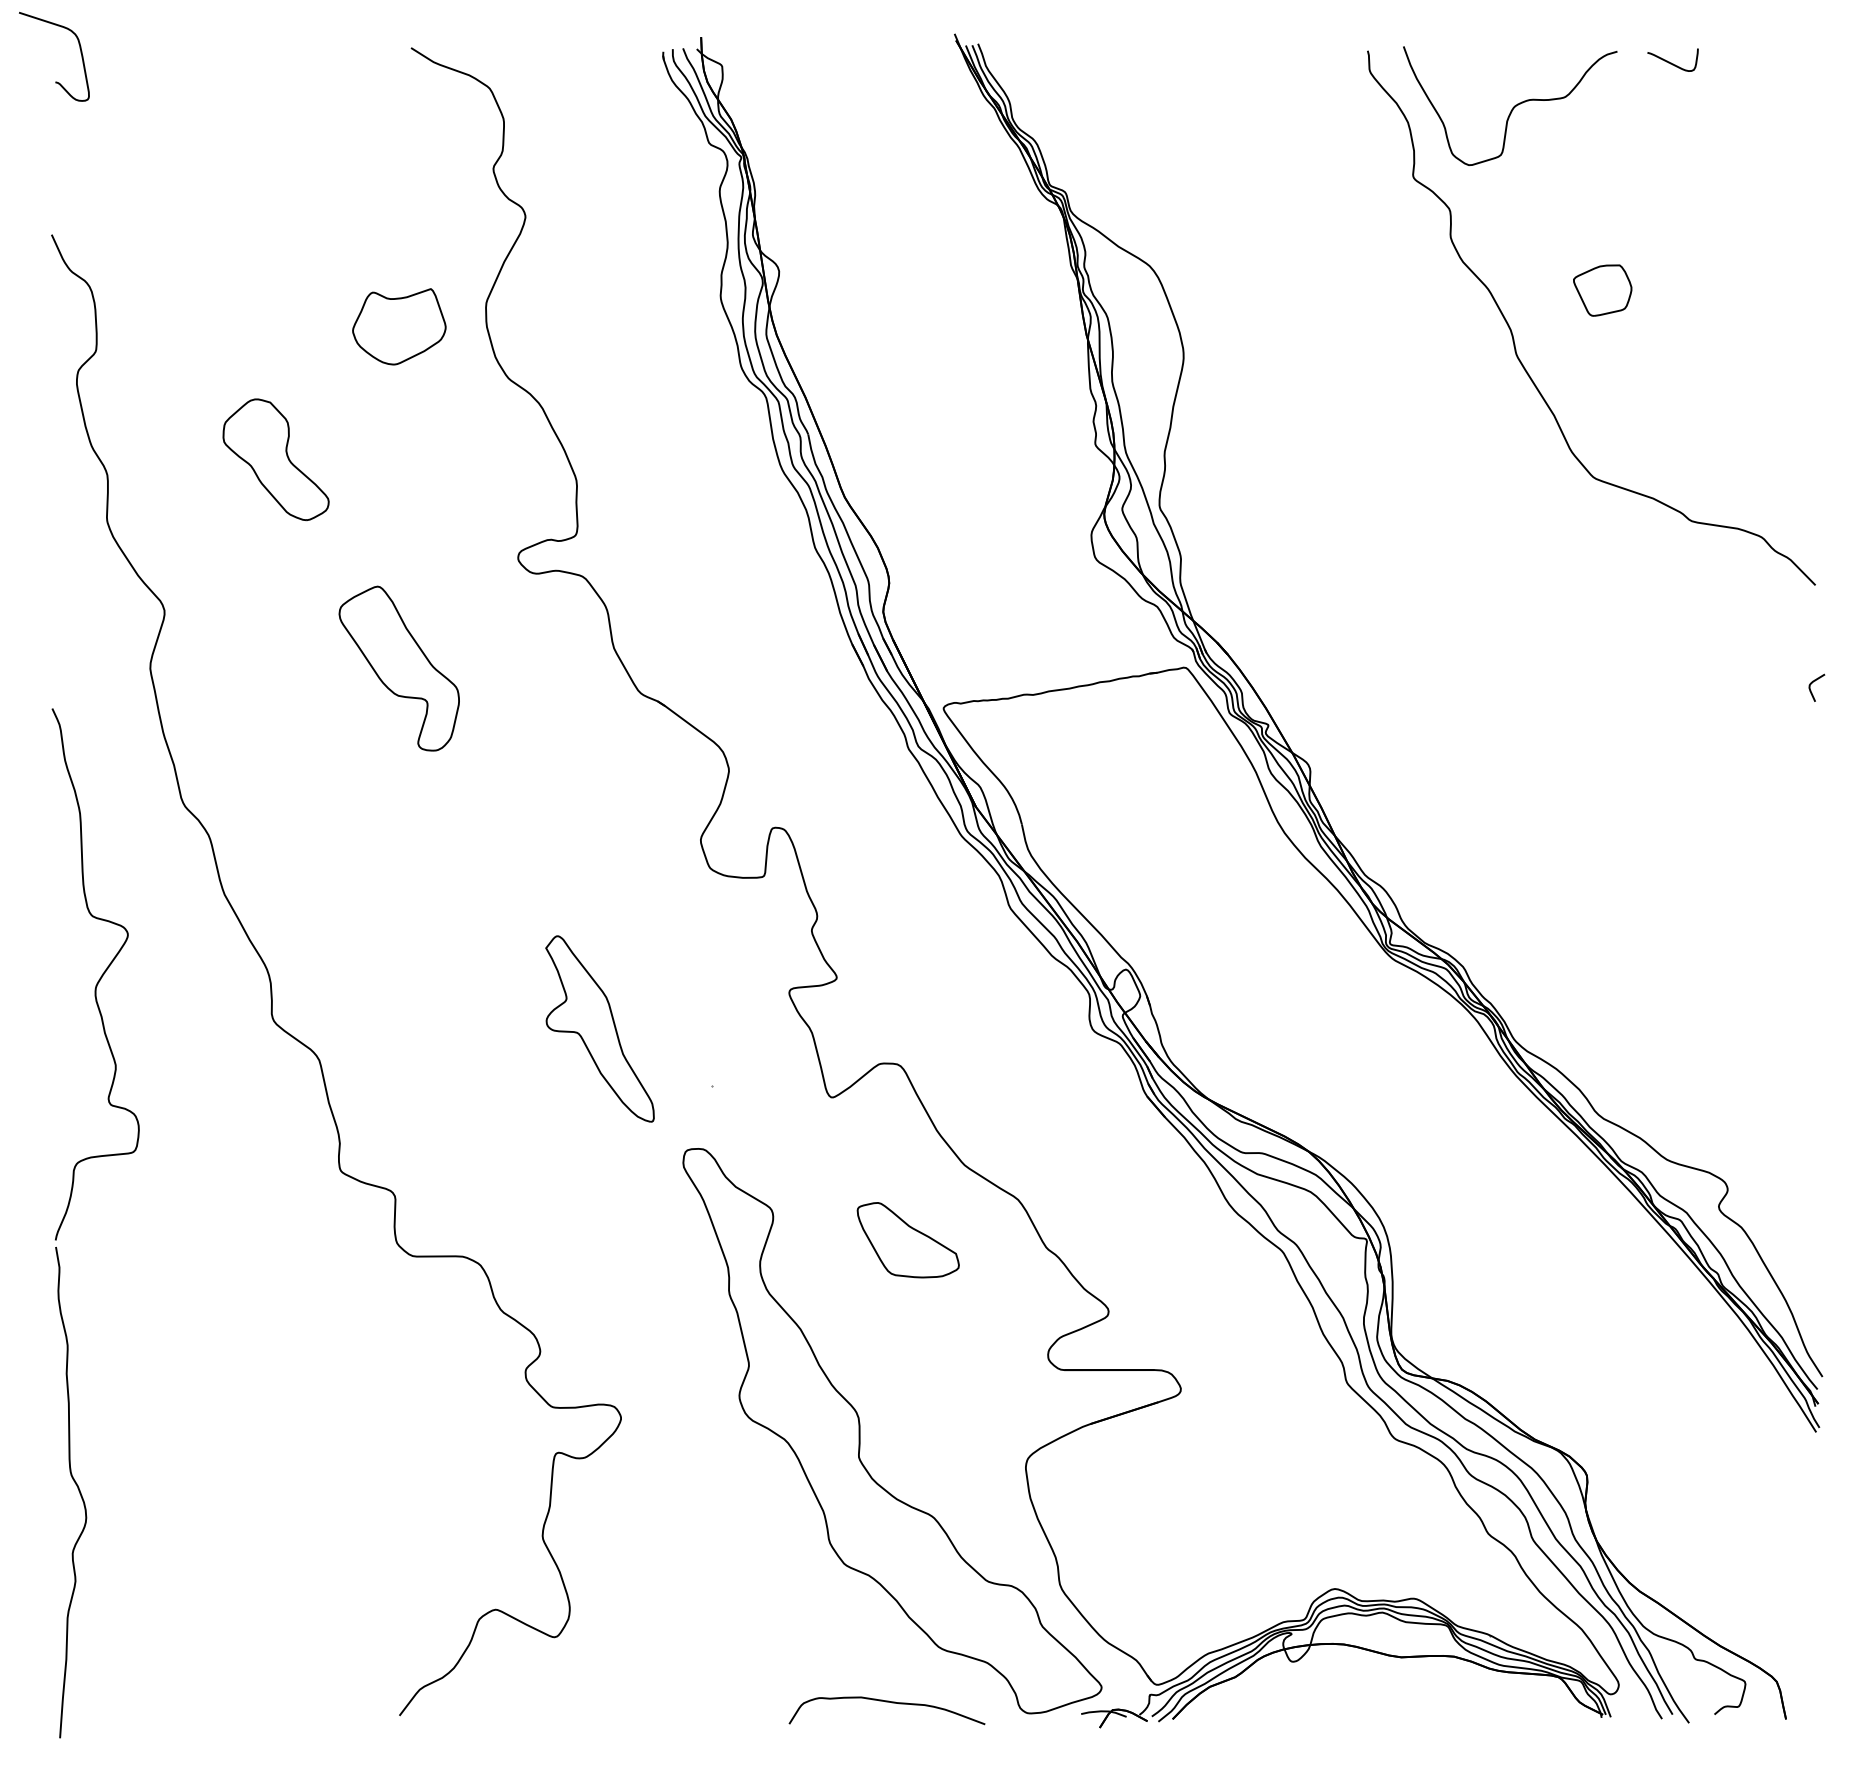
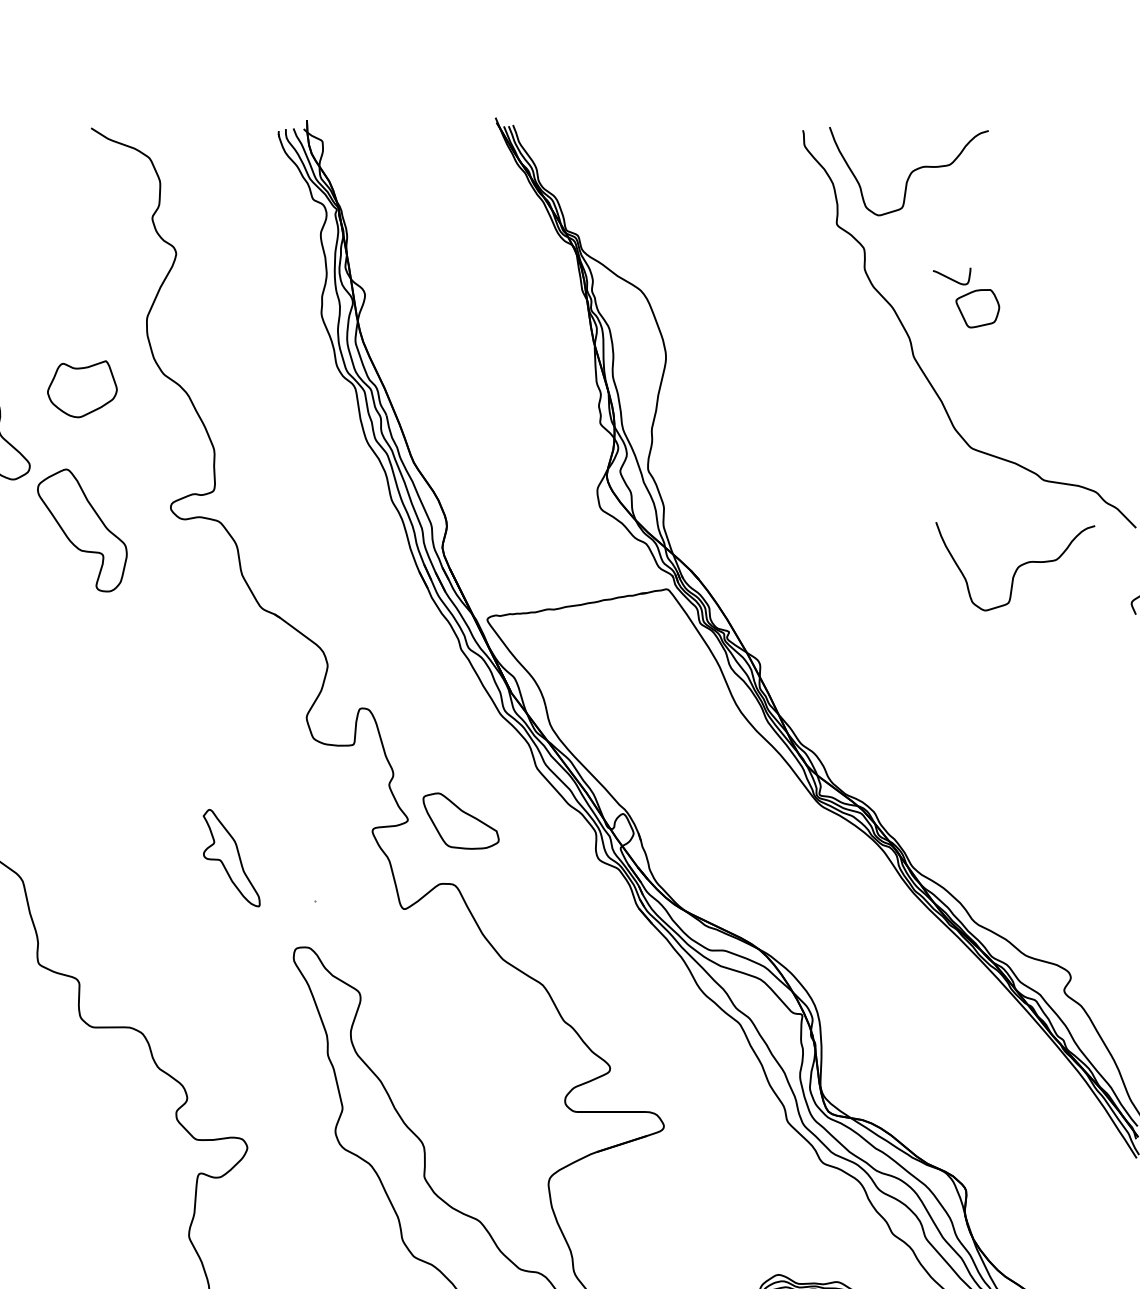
curve: (1671, 62) -> (950, 278), moved
part: (399, 326) -> (82, 389), moved
curve: (1655, 638) -> (1017, 567), added
part: (398, 668) -> (81, 530), moved
part: (599, 1028) -> (231, 857), size x0.7
part: (907, 1240) -> (460, 821), moved

